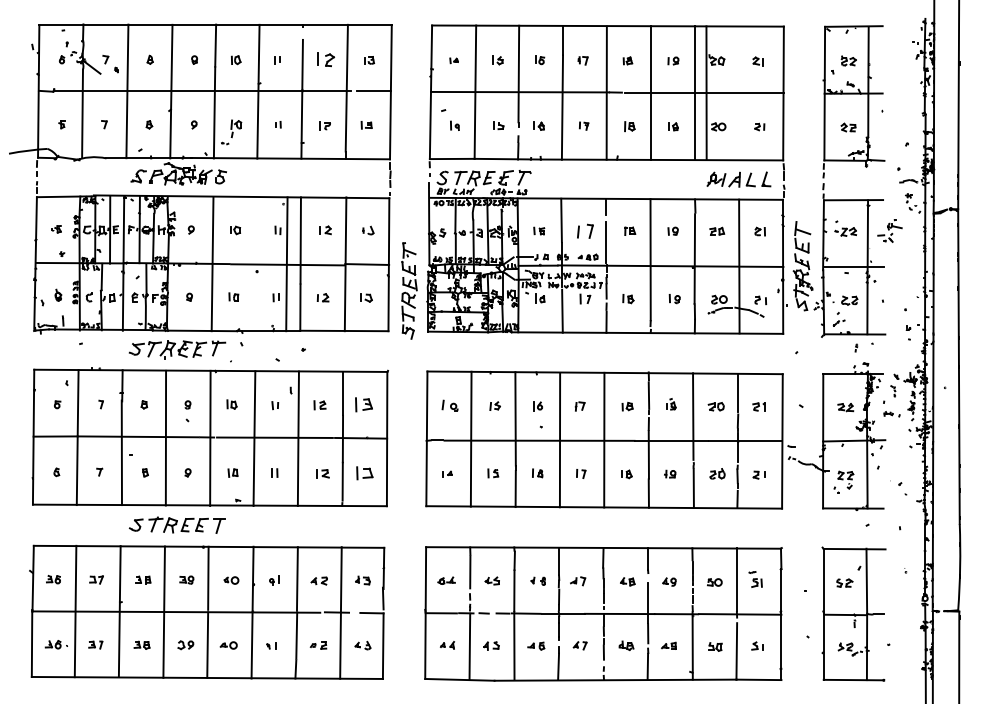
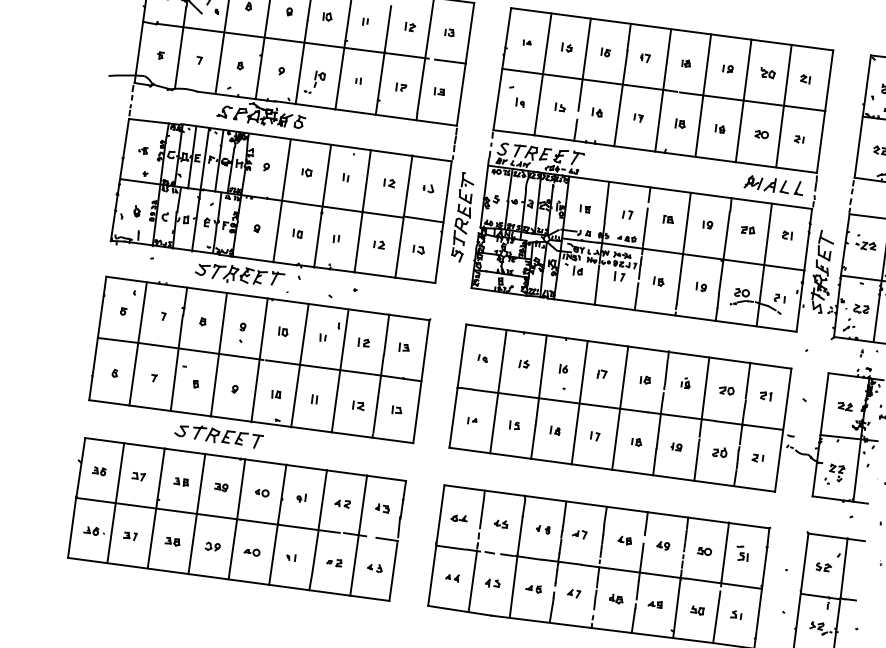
part: (326, 59) -> (410, 26), size x0.62
line: (706, 92) -> (783, 105), moved
part: (585, 231) -> (627, 214), size x0.62
line: (286, 264) -> (322, 206), moved
part: (409, 290) -> (463, 217), moved
part: (363, 405) -> (403, 348), size x0.62
part: (449, 405) -> (482, 358), size x0.62
part: (364, 472) -> (396, 409), size x0.62

